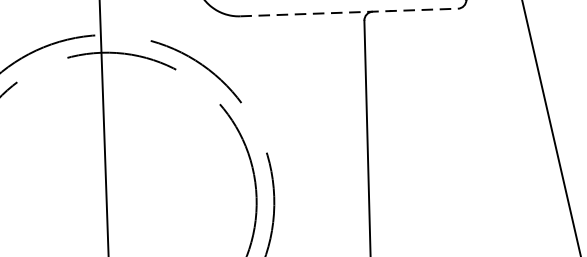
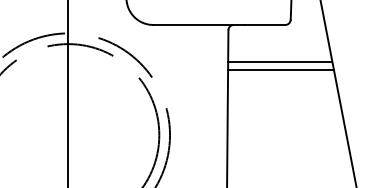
line: (349, 11) -> (219, 24), dashed -> solid
line: (452, 70) -> (280, 62), added
line: (452, 84) -> (280, 70), added

